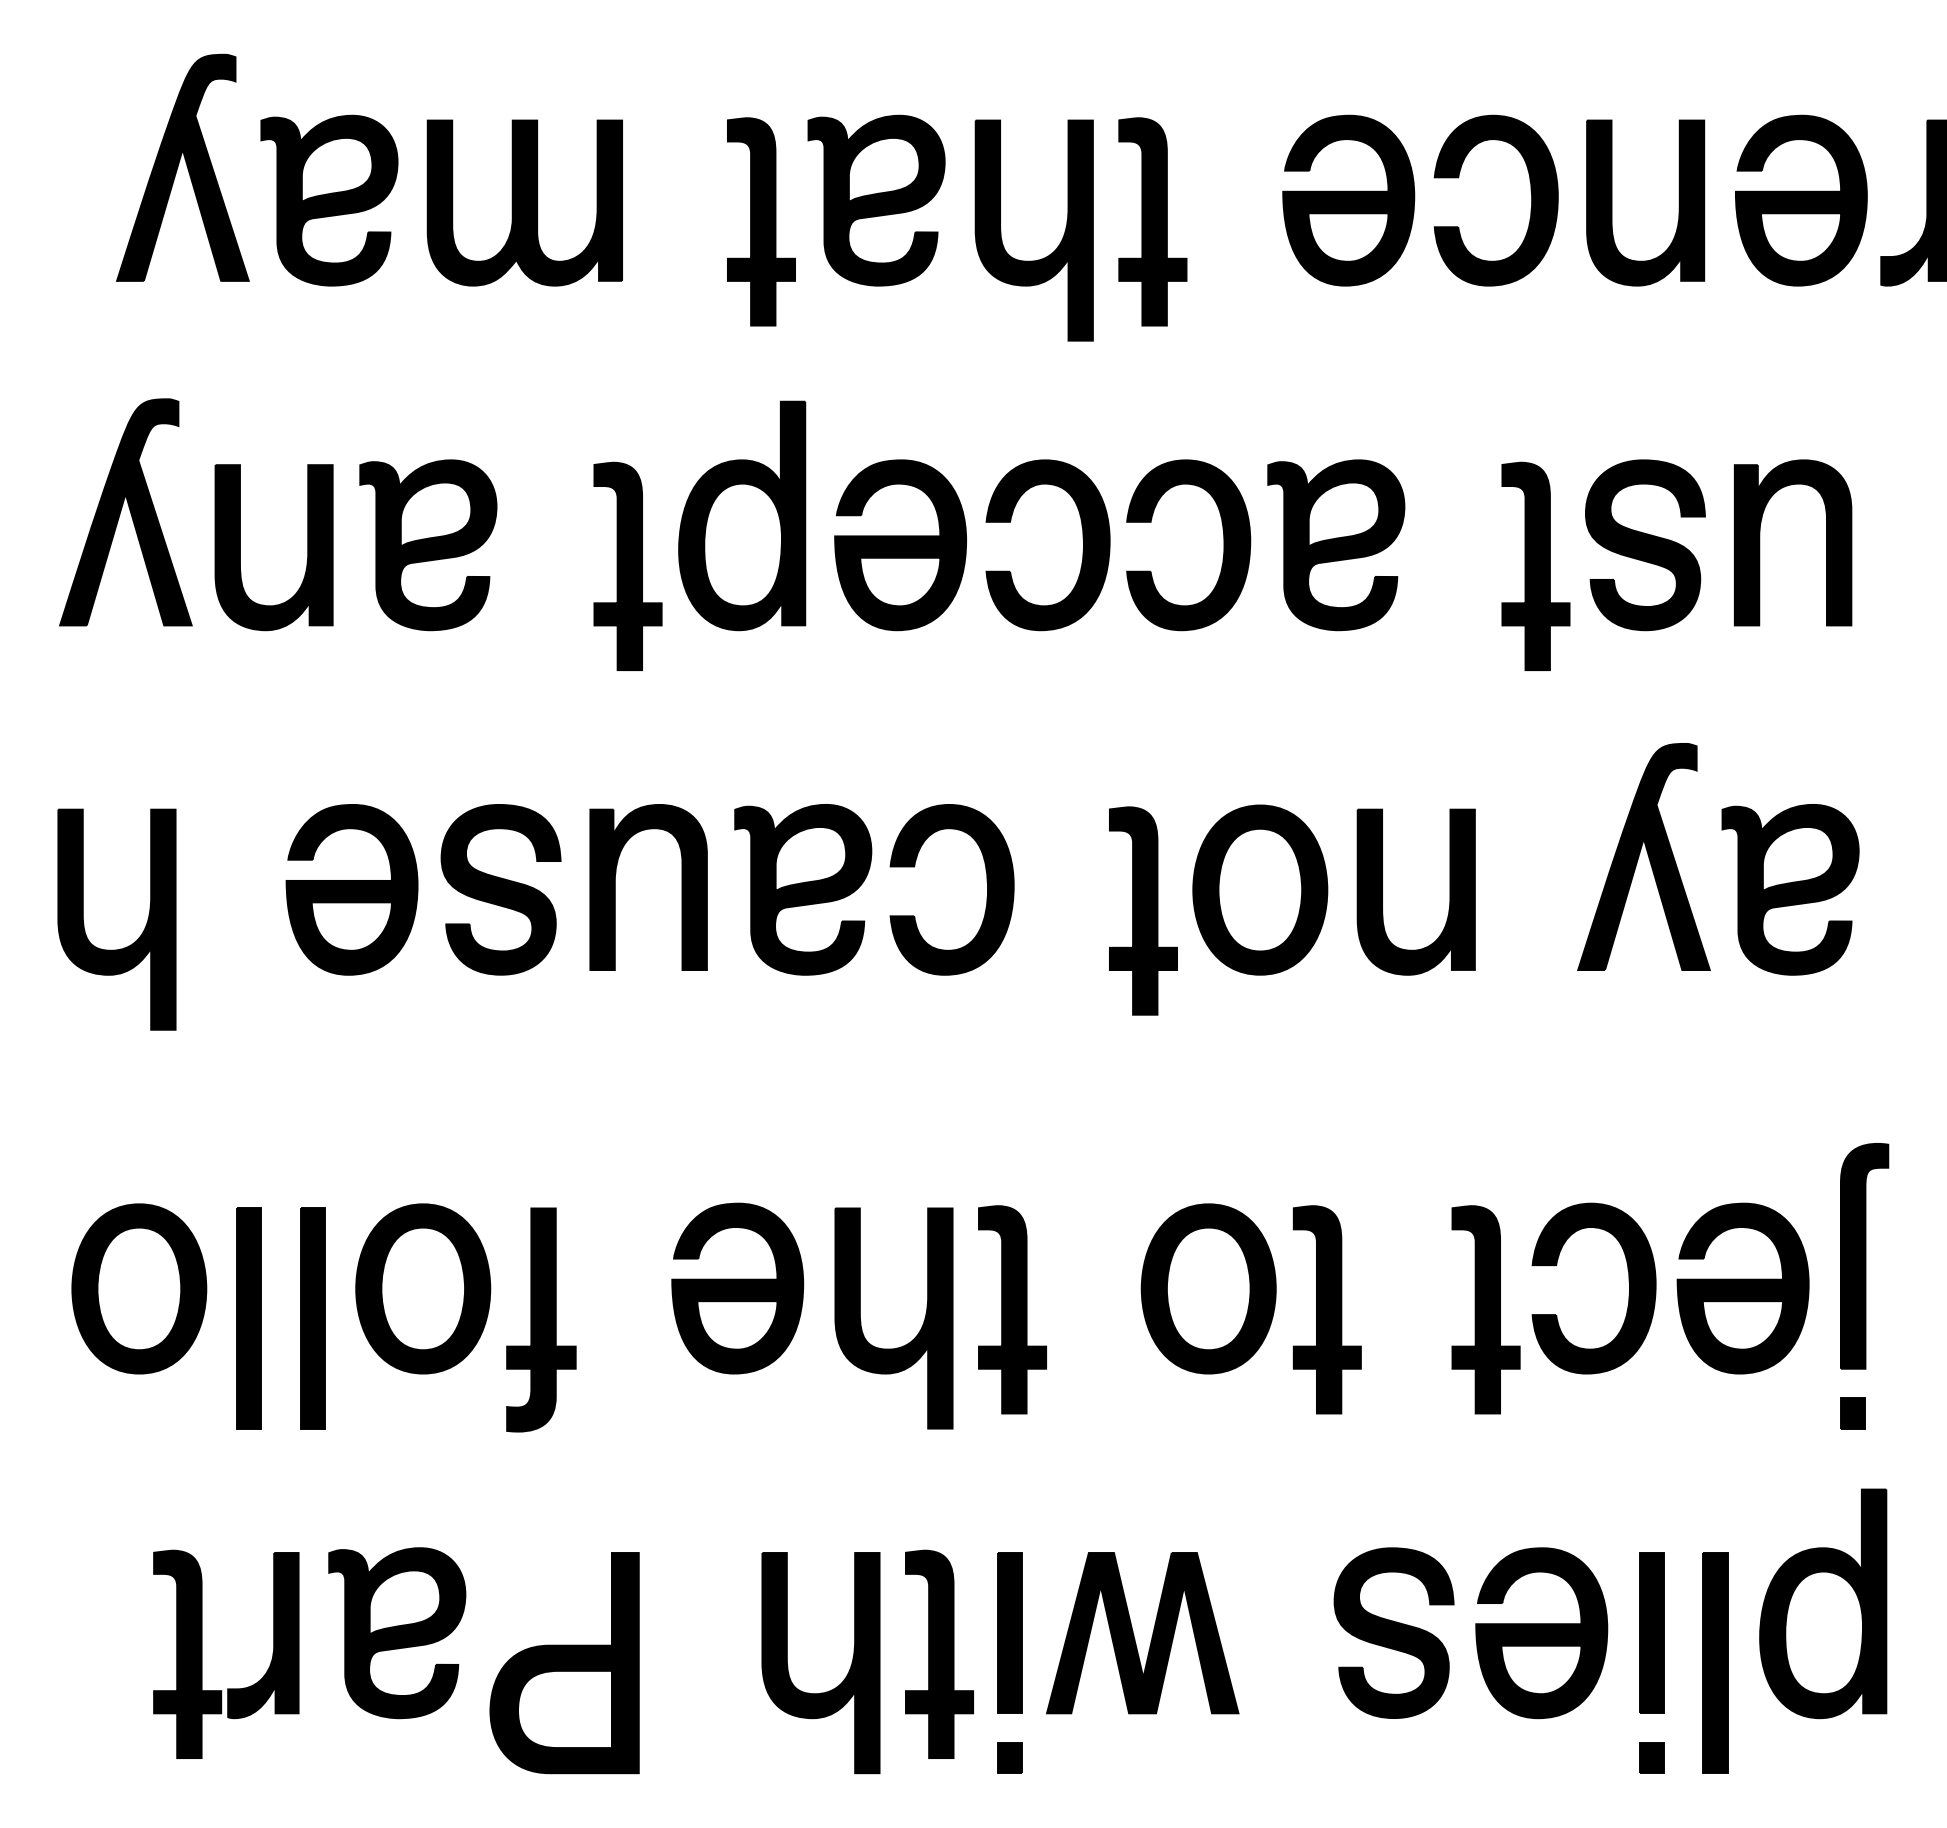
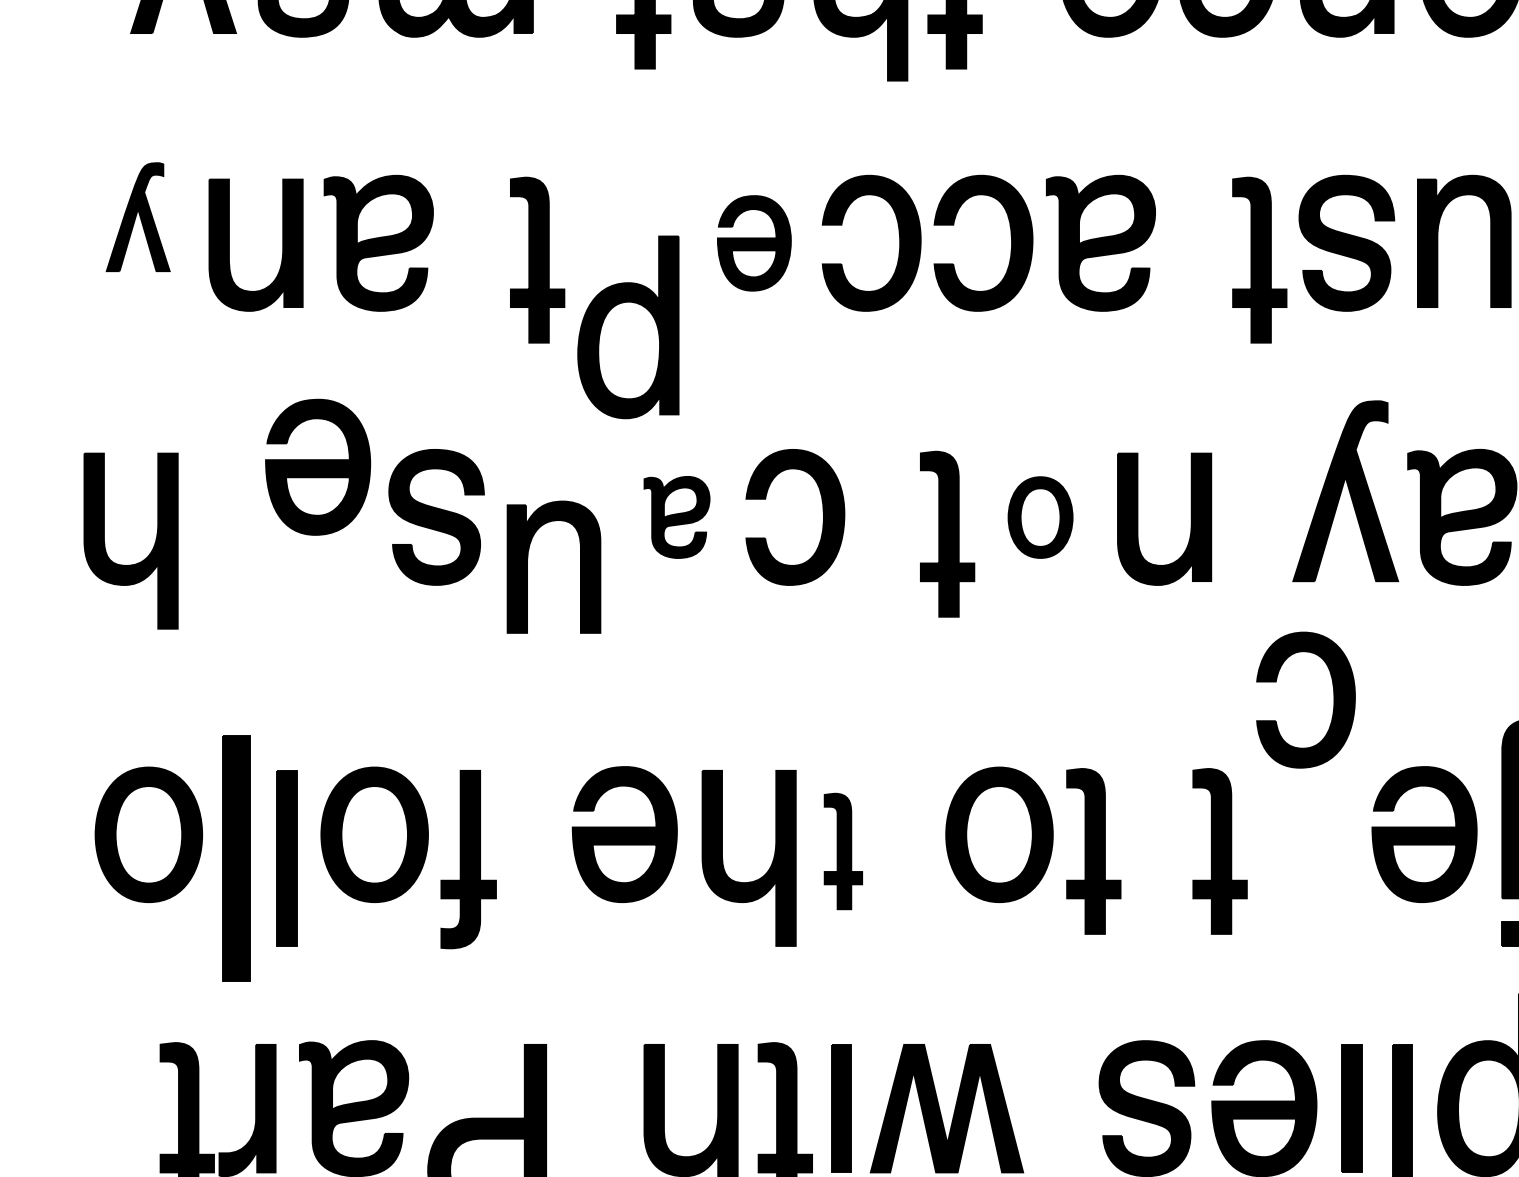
part: (125, 512) -> (137, 217), size x0.6
part: (742, 515) -> (628, 327), moved
part: (900, 545) -> (754, 243), size x0.7
part: (615, 887) -> (527, 567), moved
part: (351, 889) -> (317, 467), moved
part: (803, 889) -> (677, 517), size x0.6
part: (1260, 889) -> (1040, 517), size x0.6
part: (1628, 1282) -> (1333, 695), moved
part: (1012, 1309) -> (843, 851), size x0.7
part: (248, 1318) -> (235, 858), size x1.4

